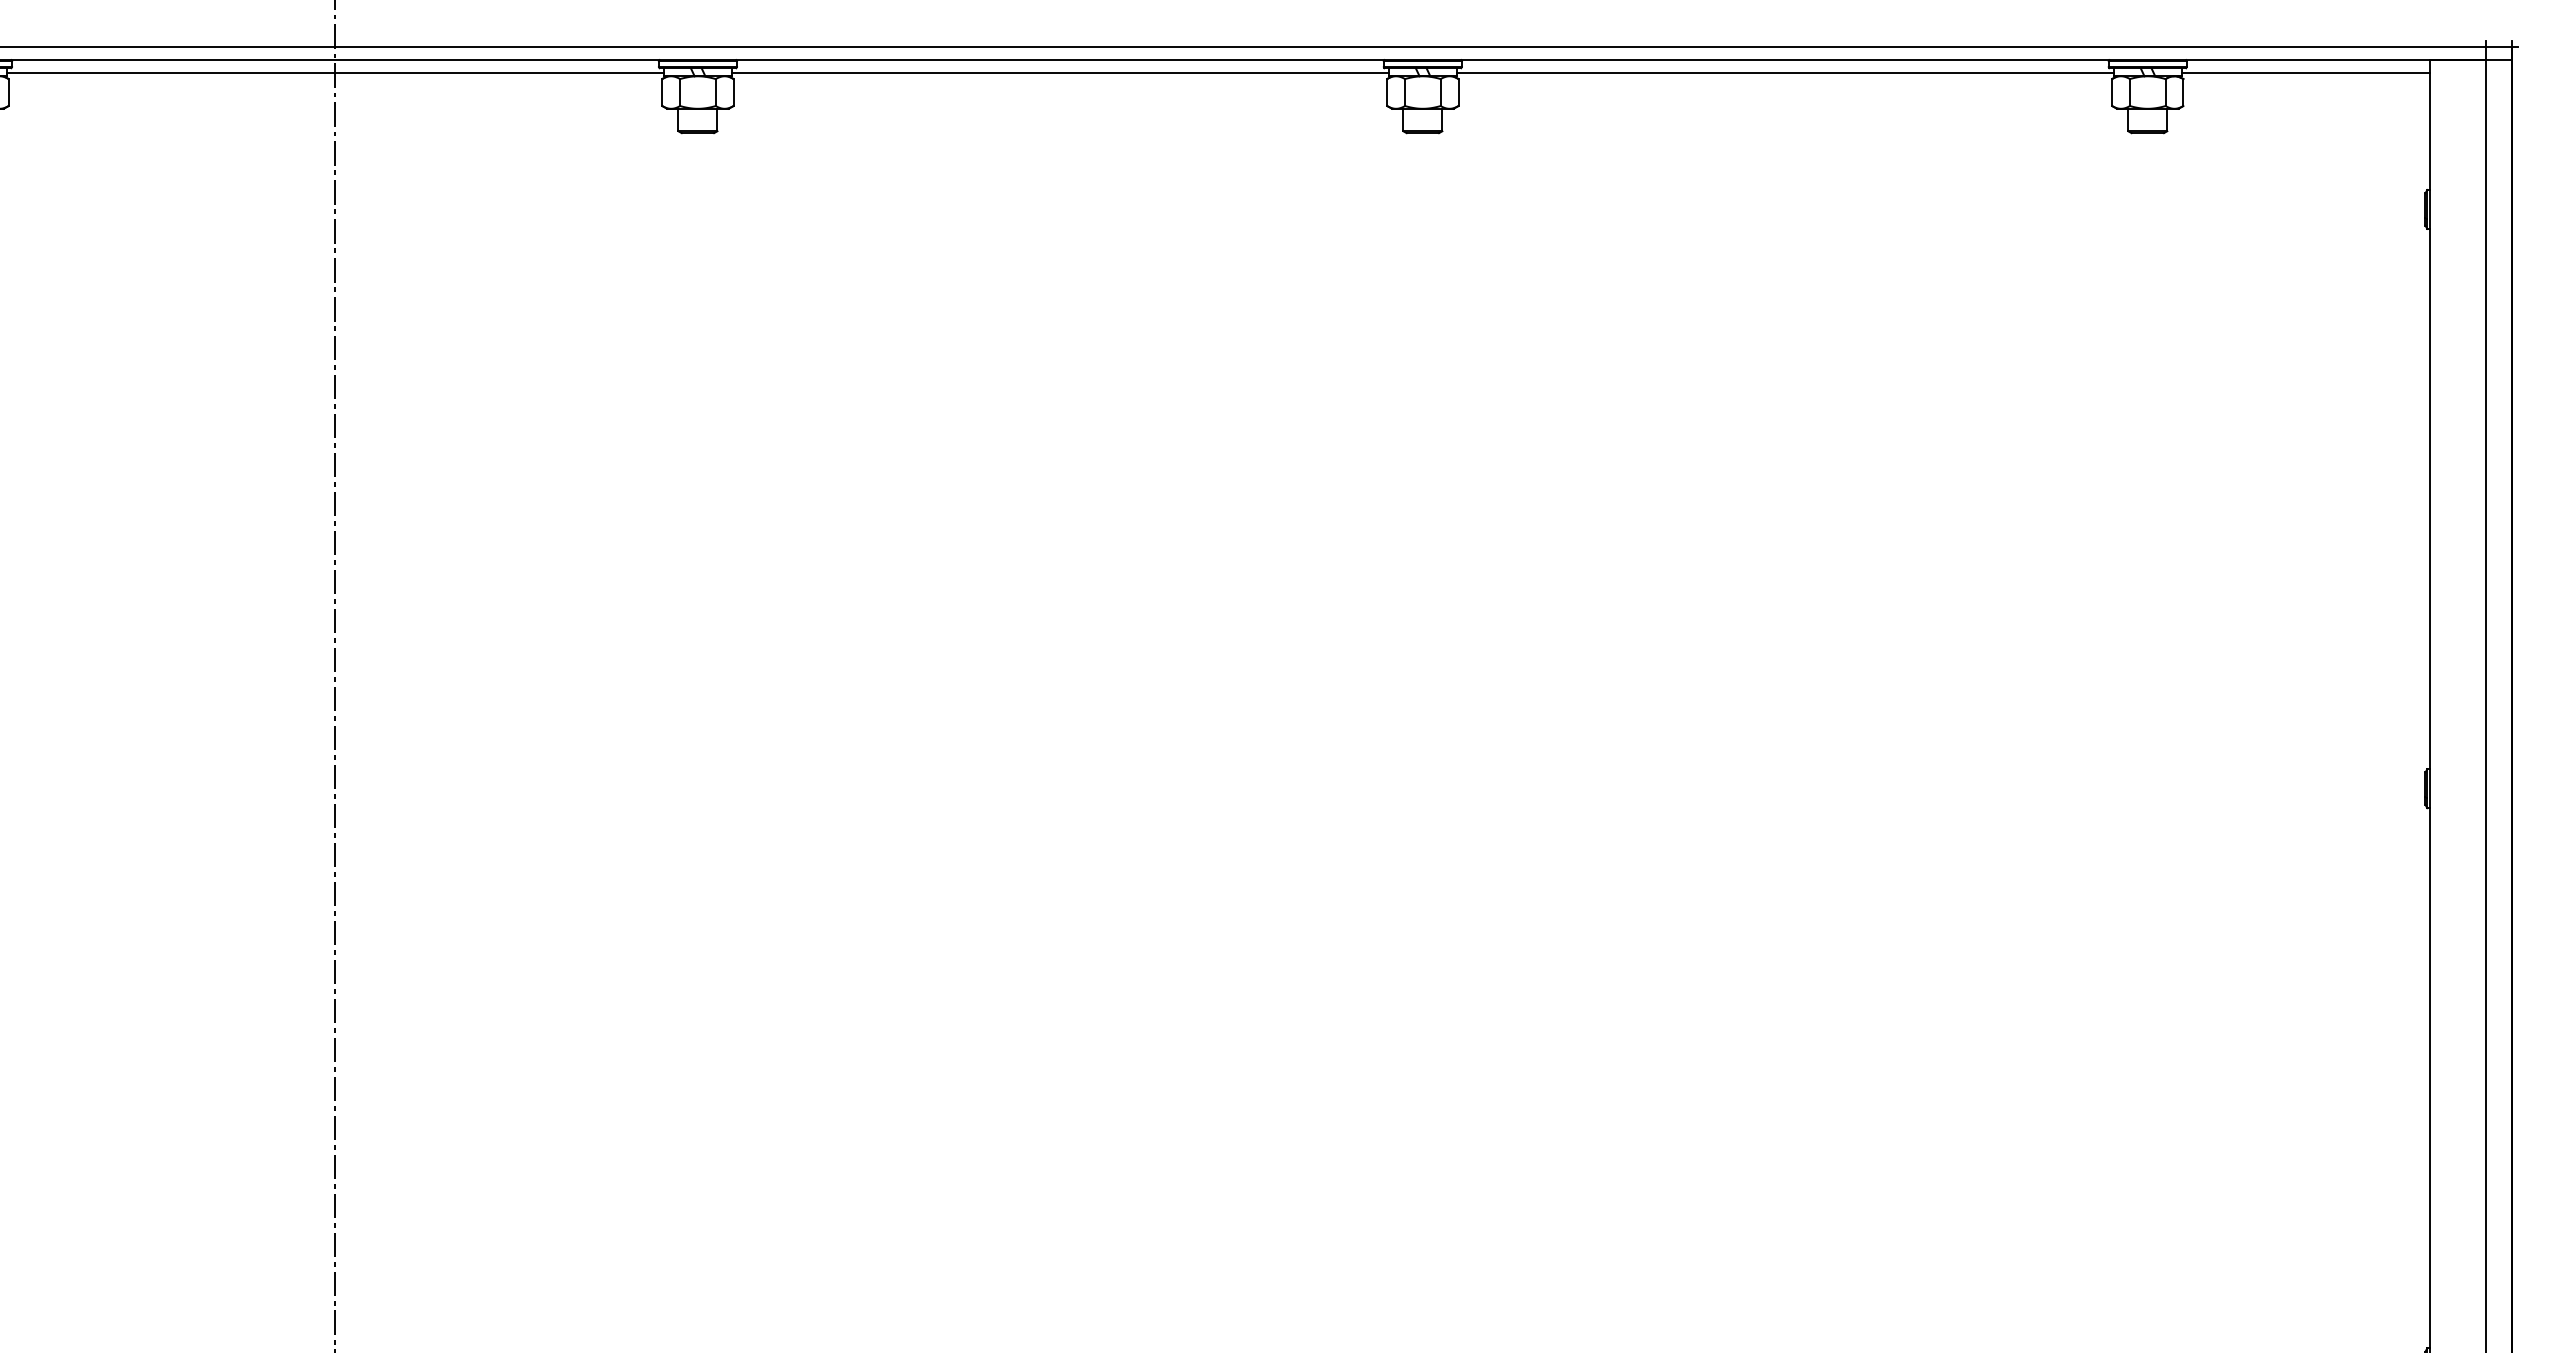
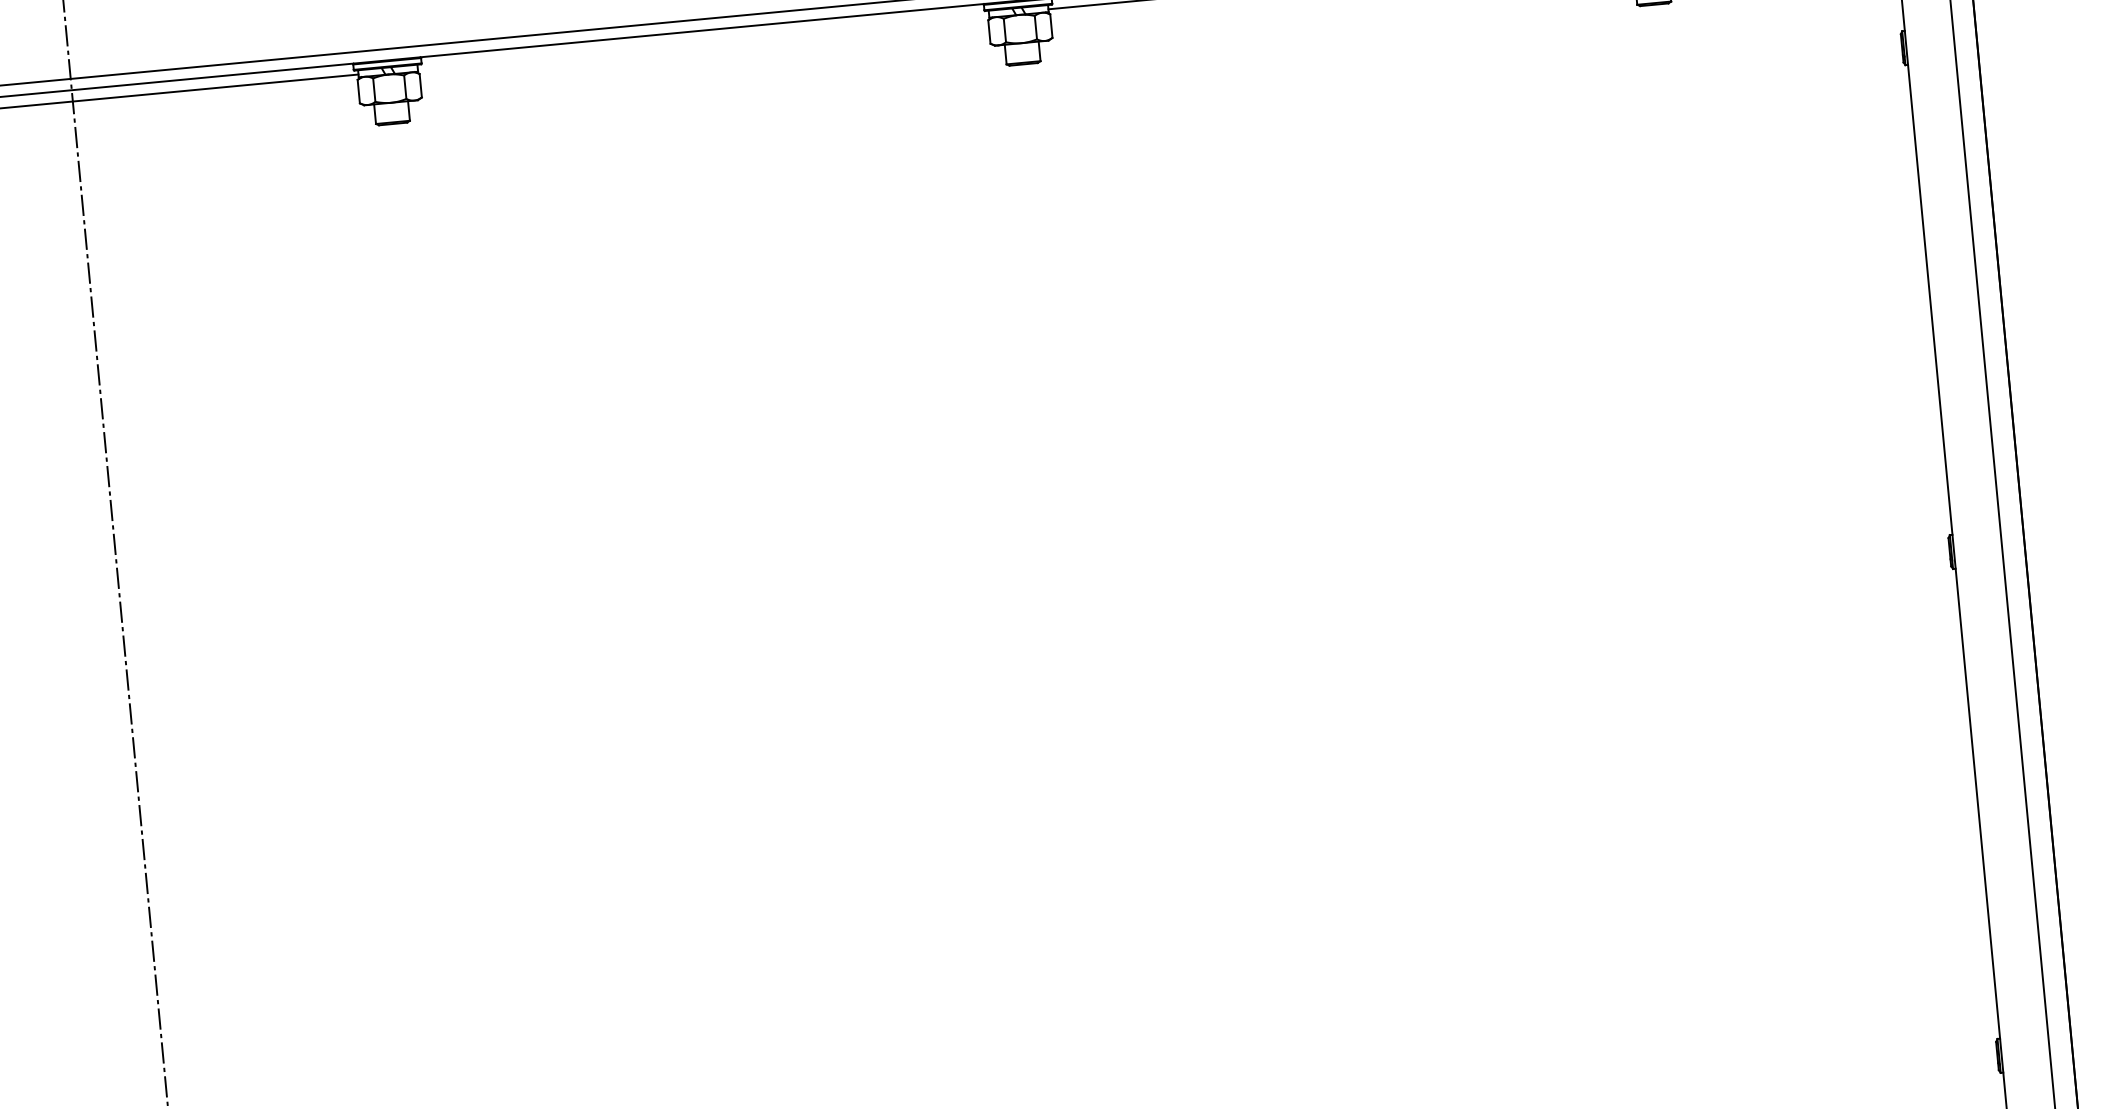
line: (1060, 73) -> (703, 42), removed

